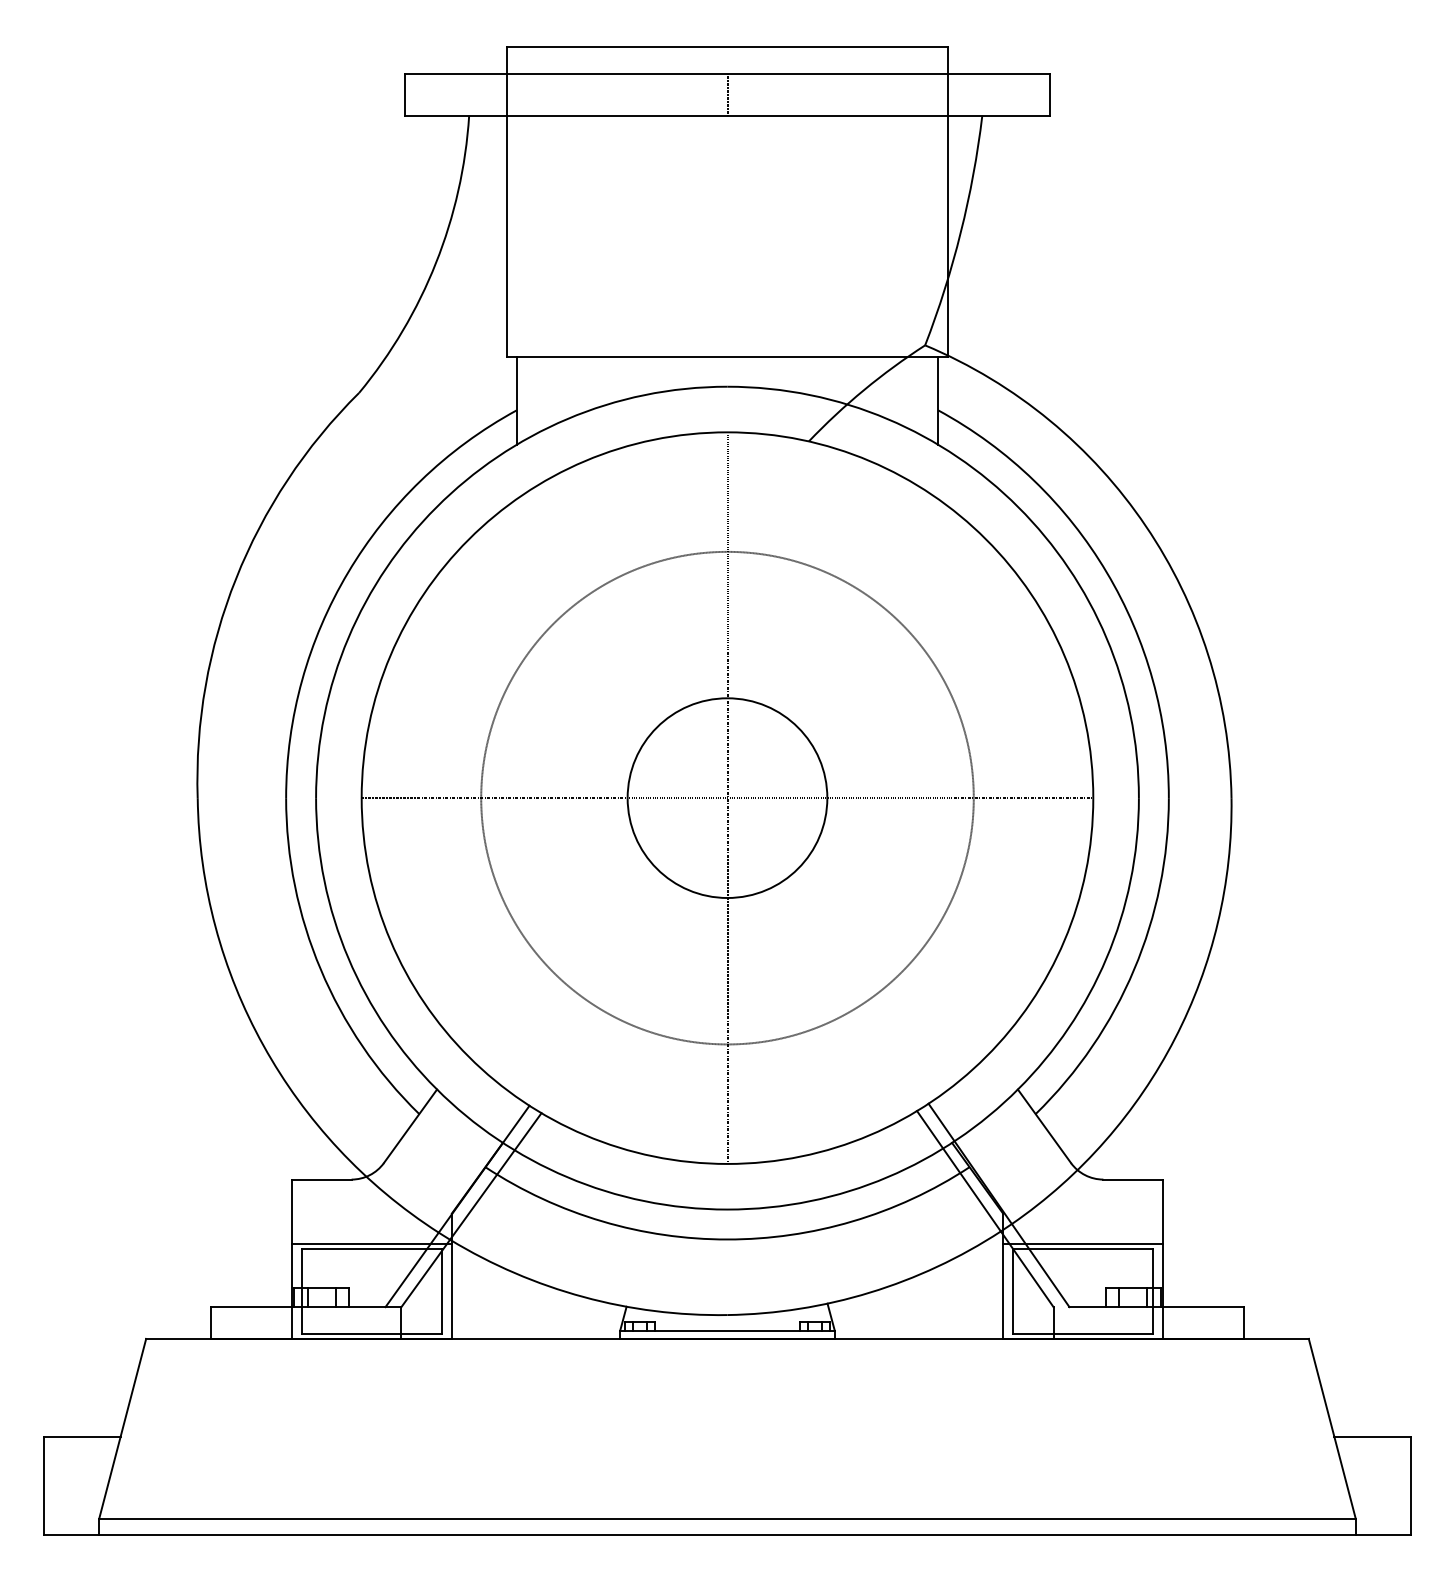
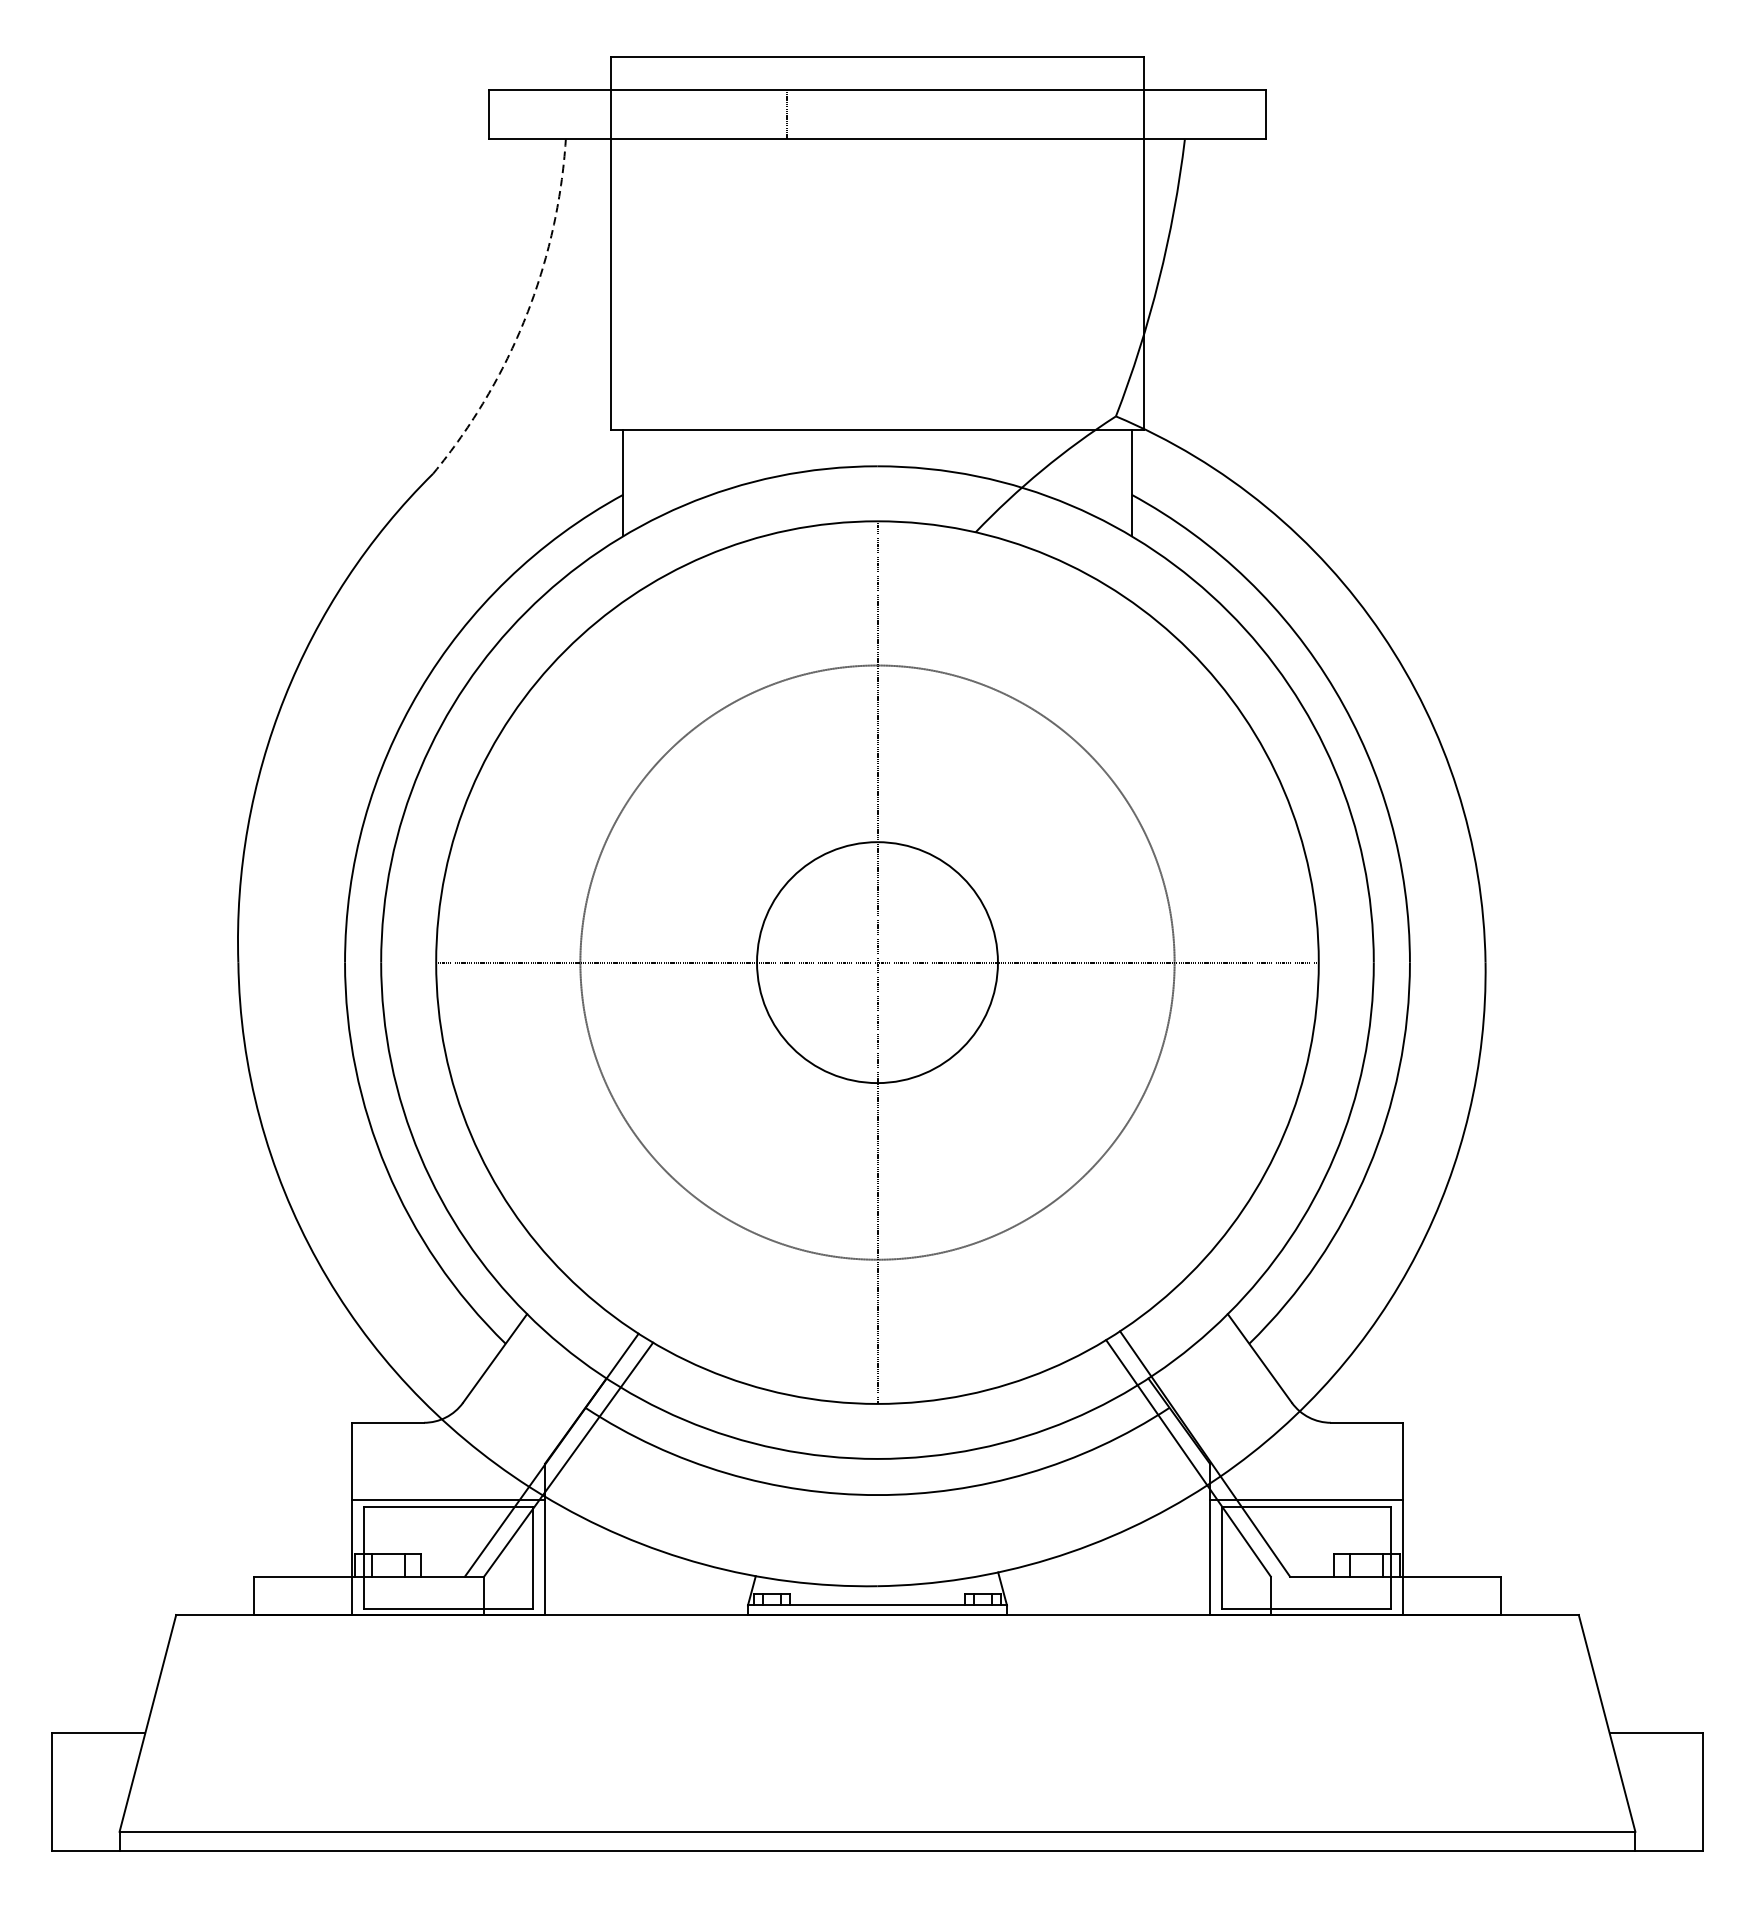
line: (727, 94) -> (787, 113), moved
arc: (436, 263) -> (526, 317), solid -> dashed

